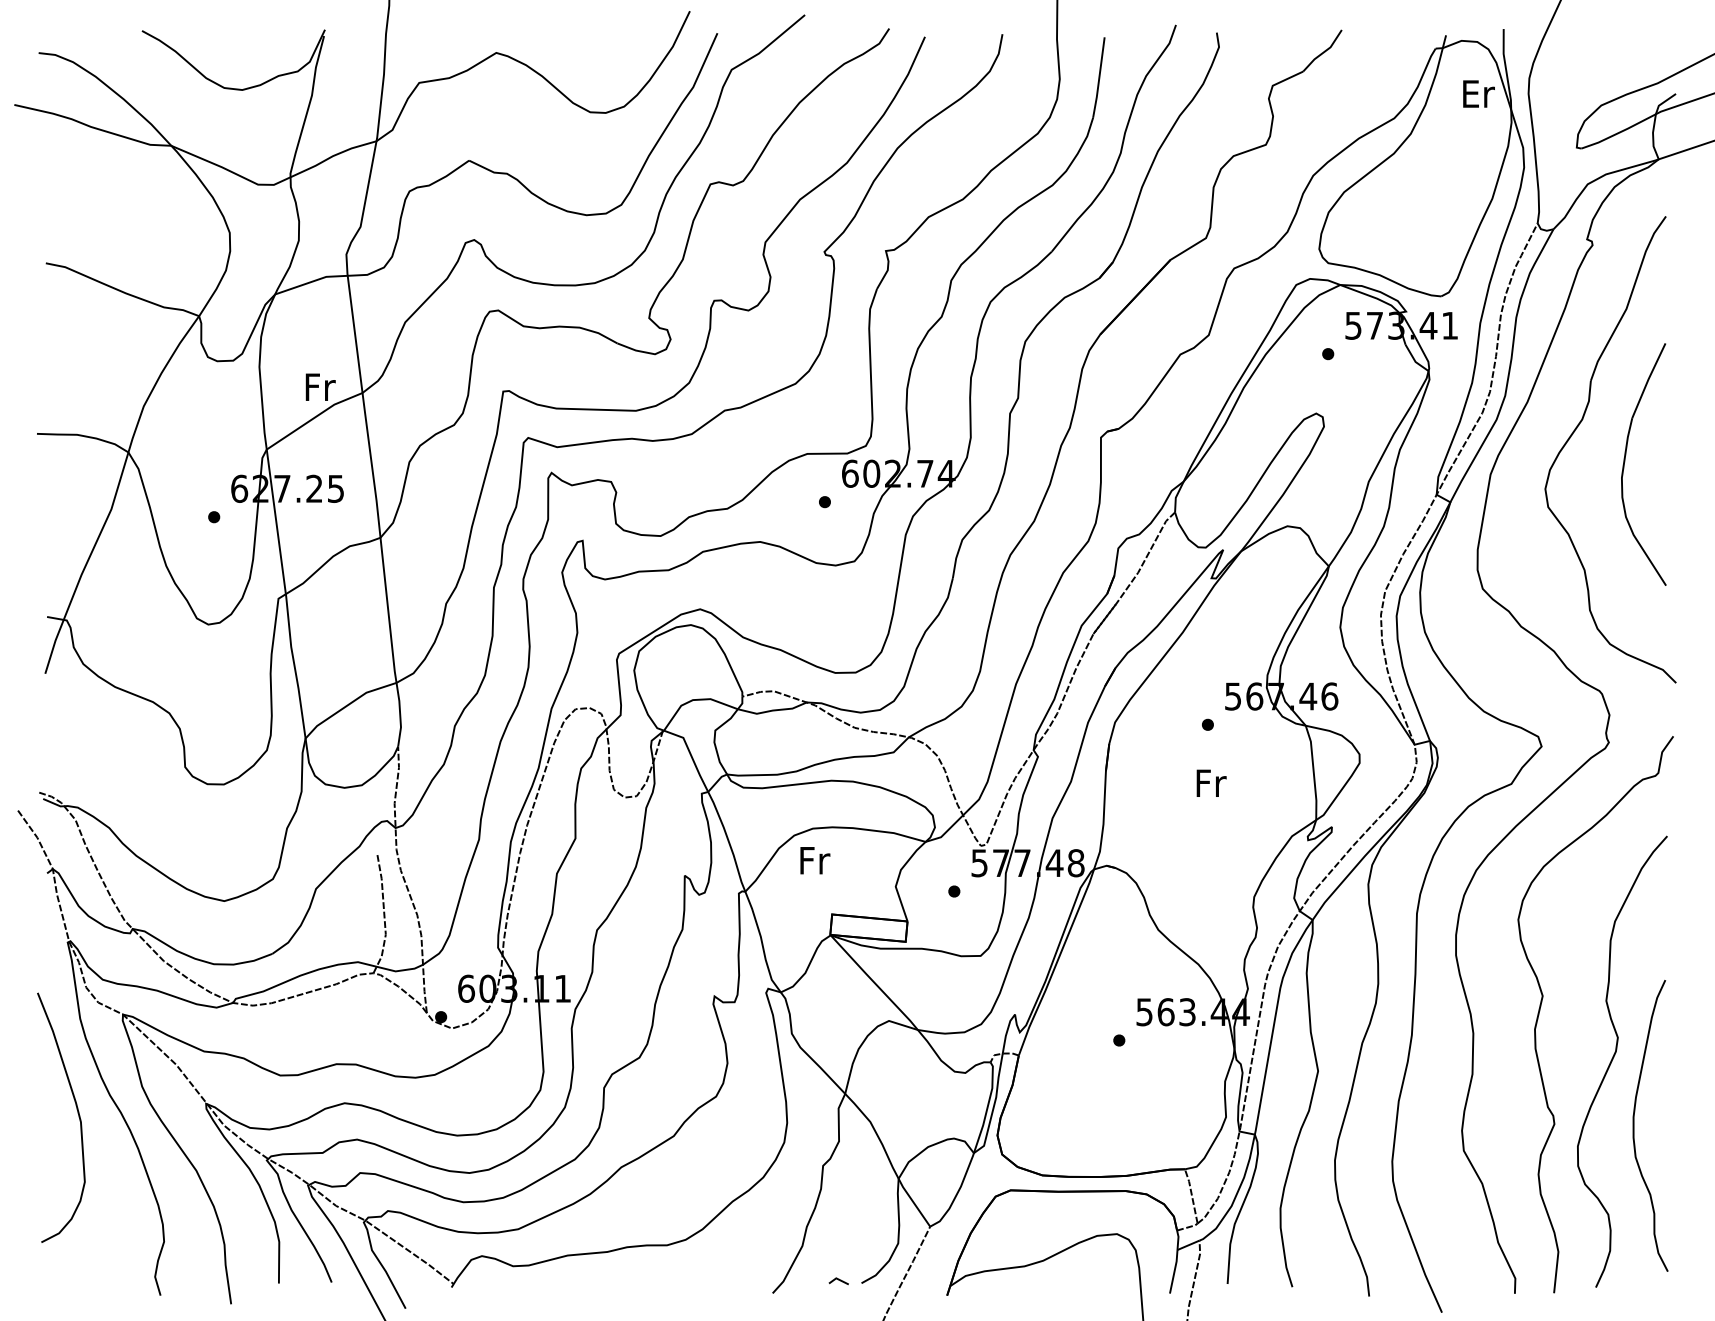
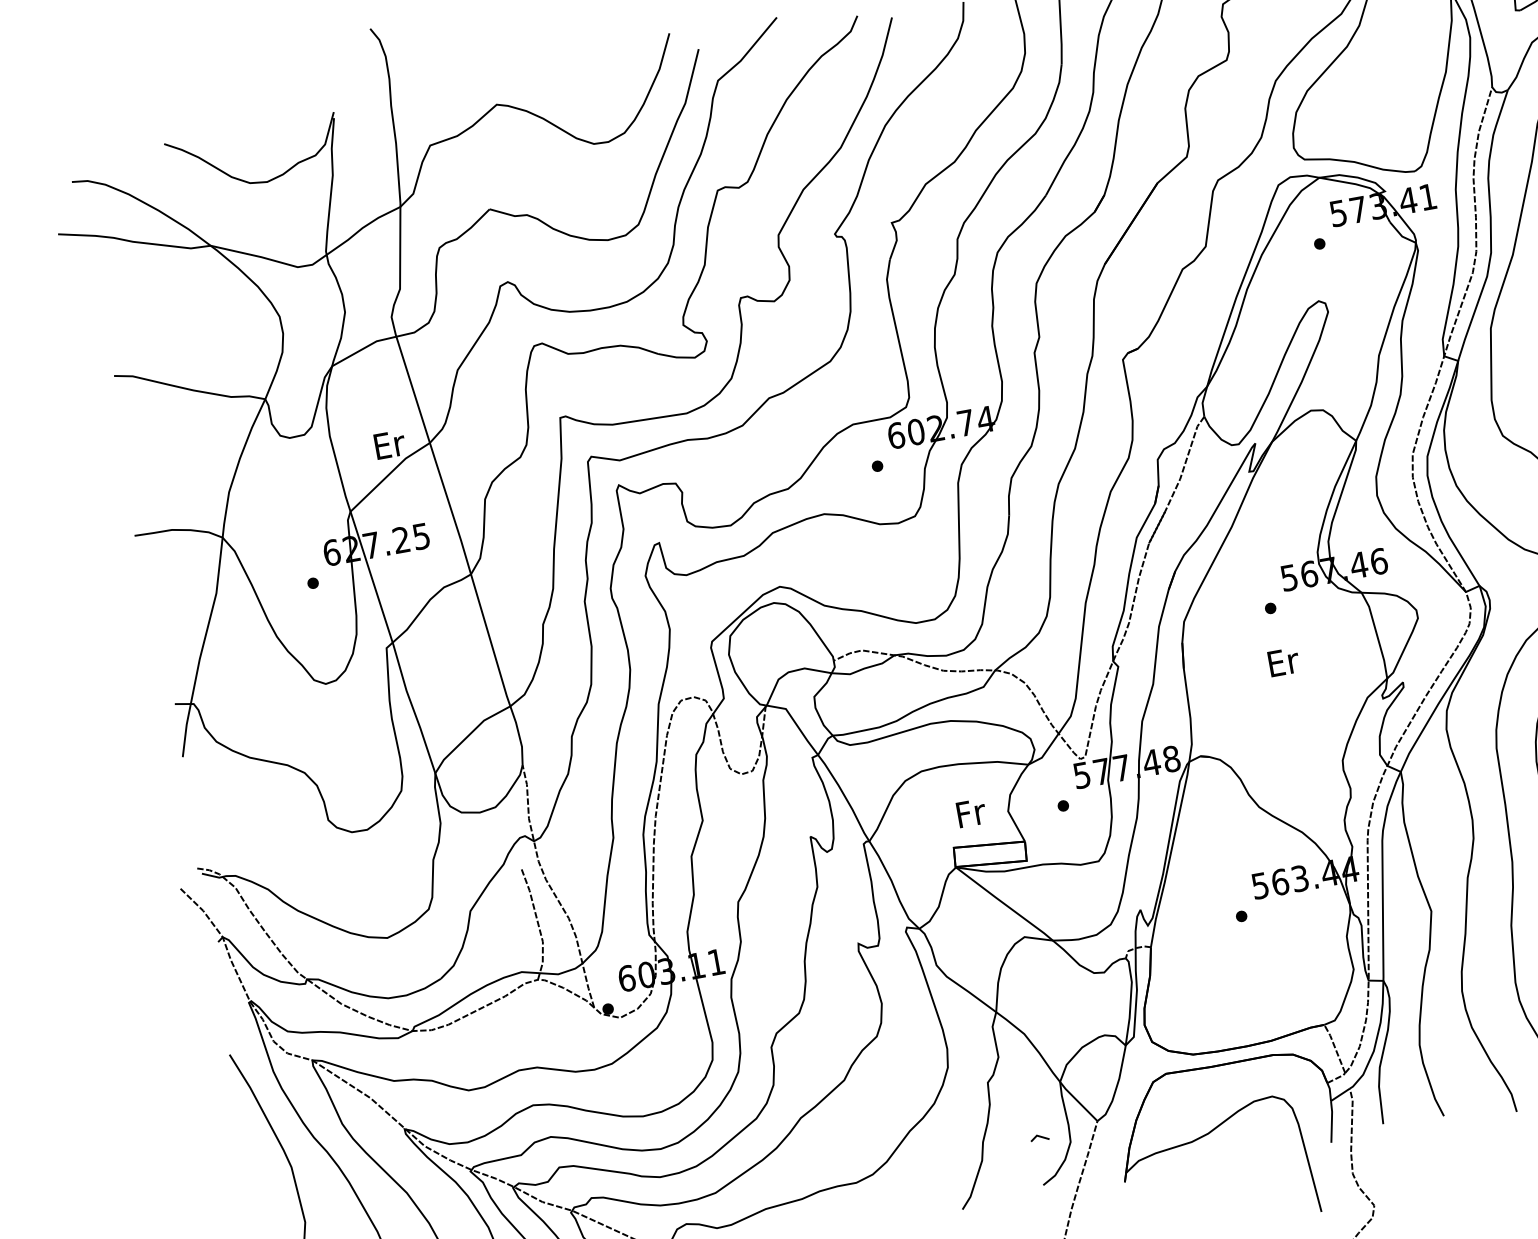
text: (320, 386) -> (389, 444), Fr -> Er
text: (1211, 782) -> (1283, 661), Fr -> Er
text: (815, 860) -> (971, 812), moved
line: (838, 1280) -> (1039, 1137), moved

